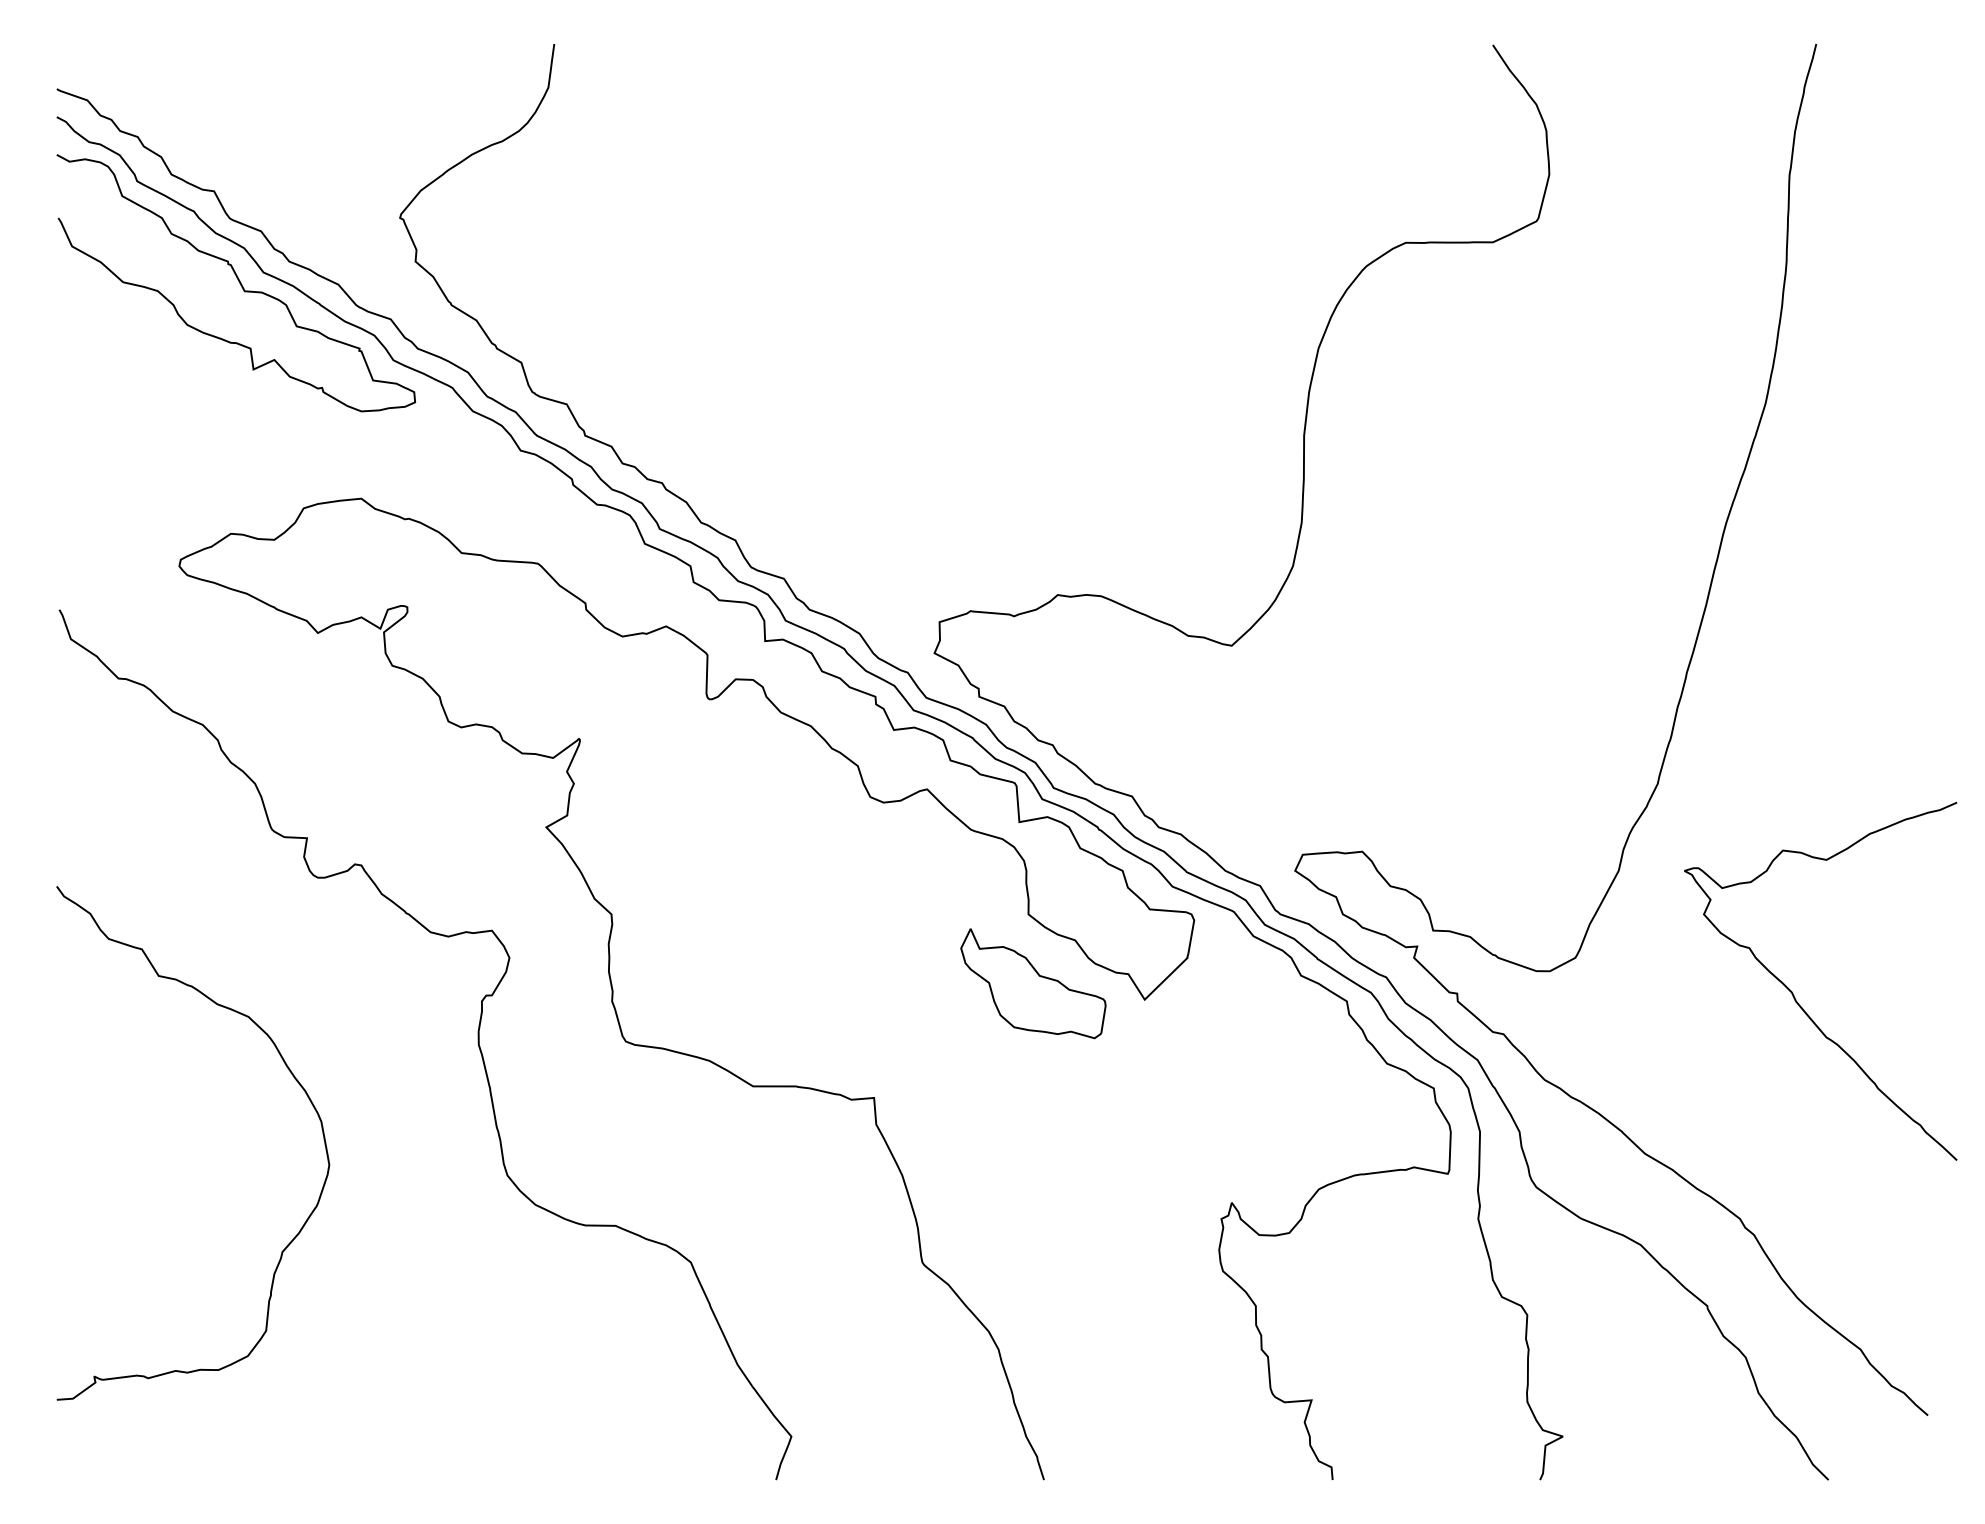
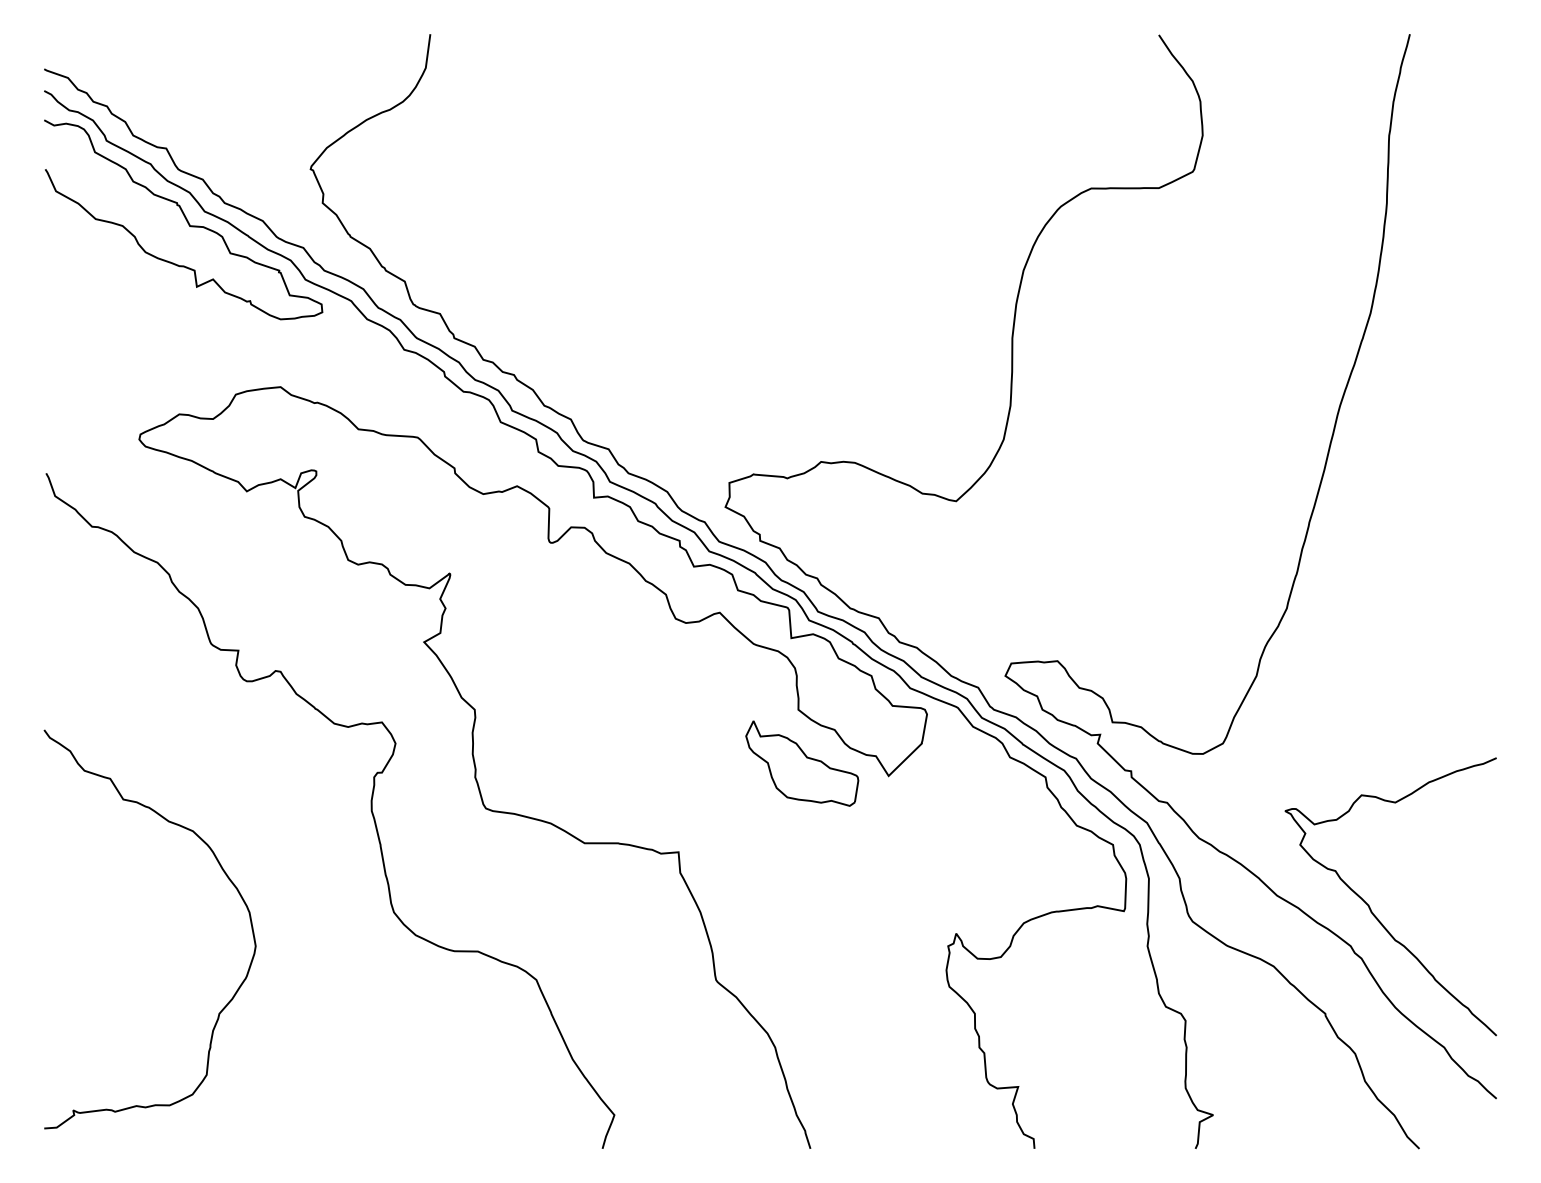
curve: (1794, 995) -> (1370, 907), moved
curve: (290, 1073) -> (225, 875), moved

